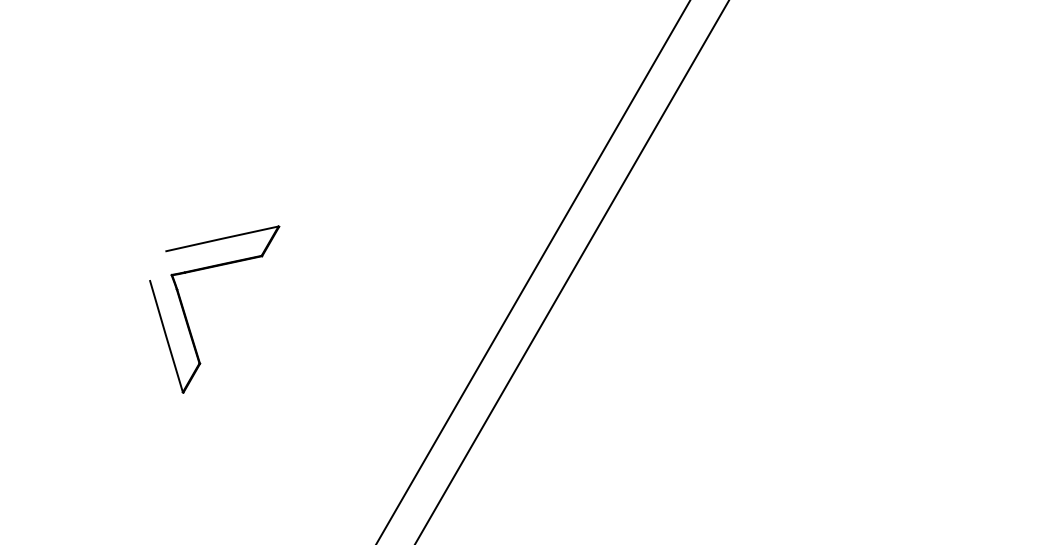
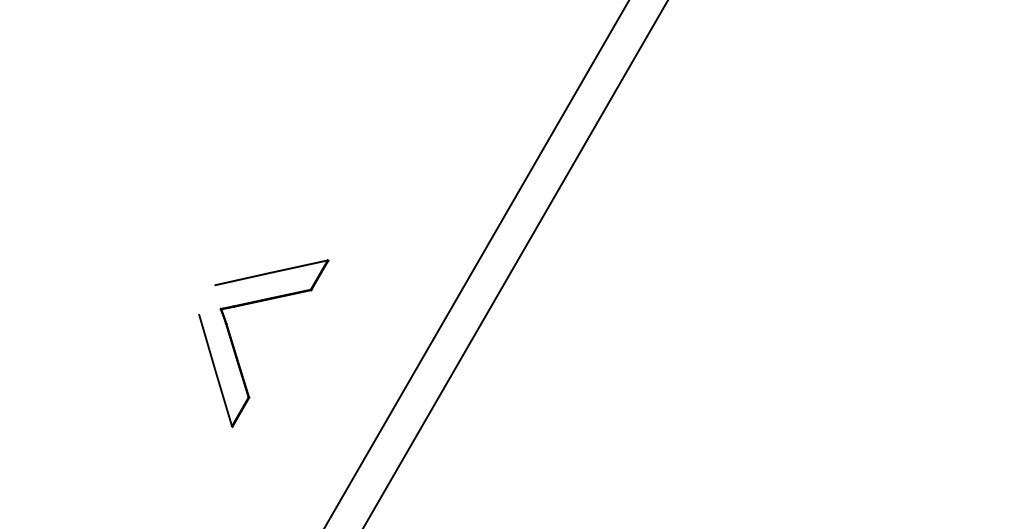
part: (187, 318) -> (236, 352), moved

